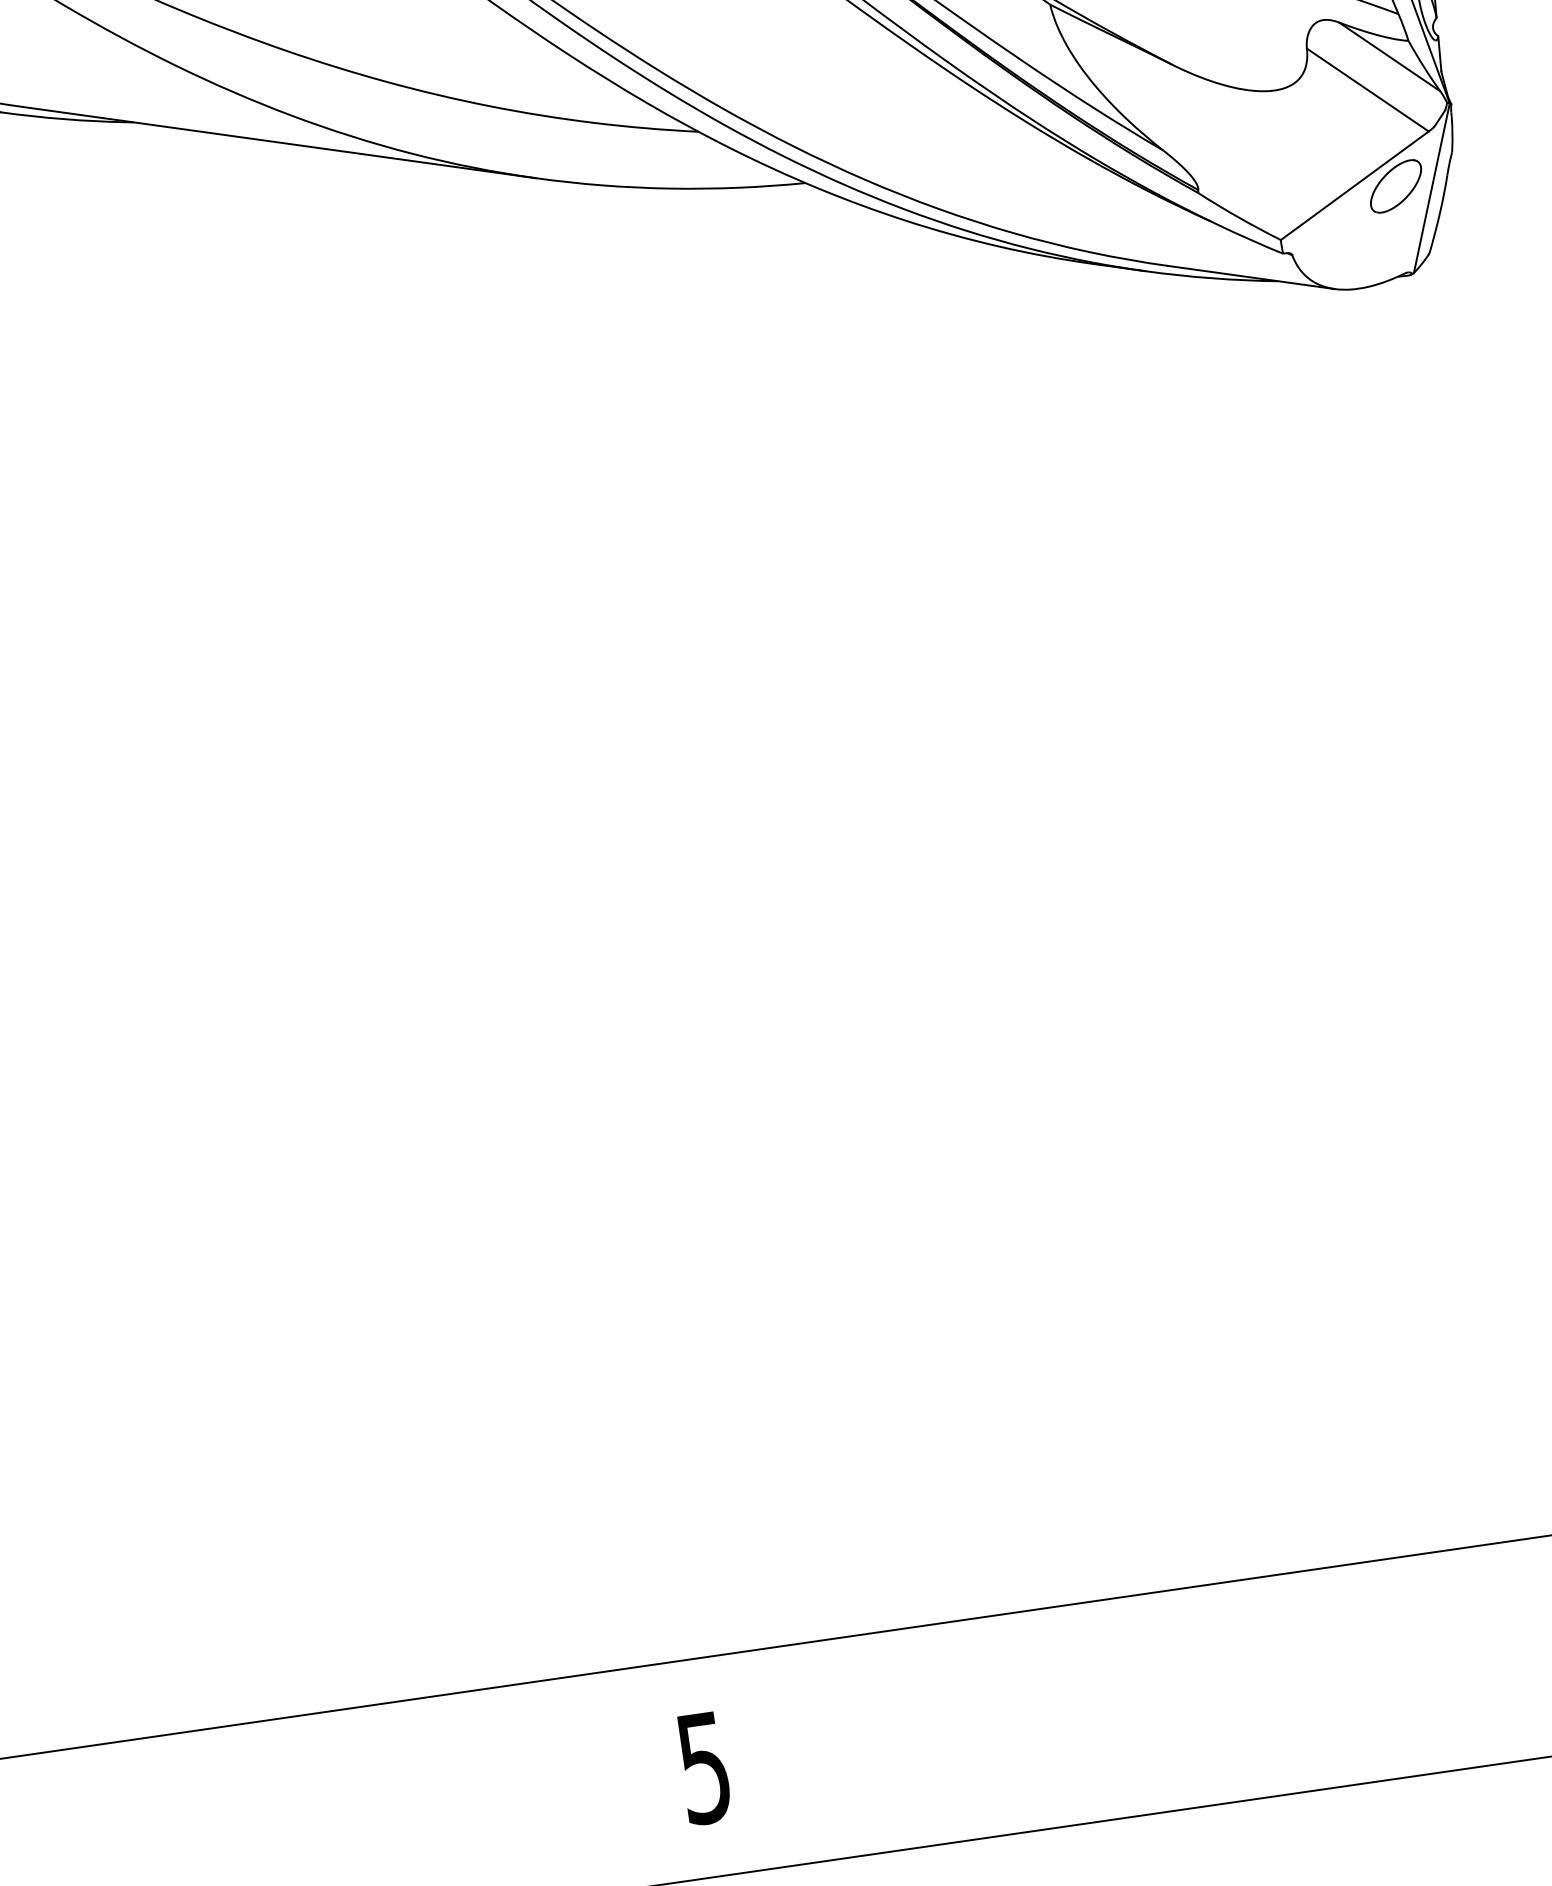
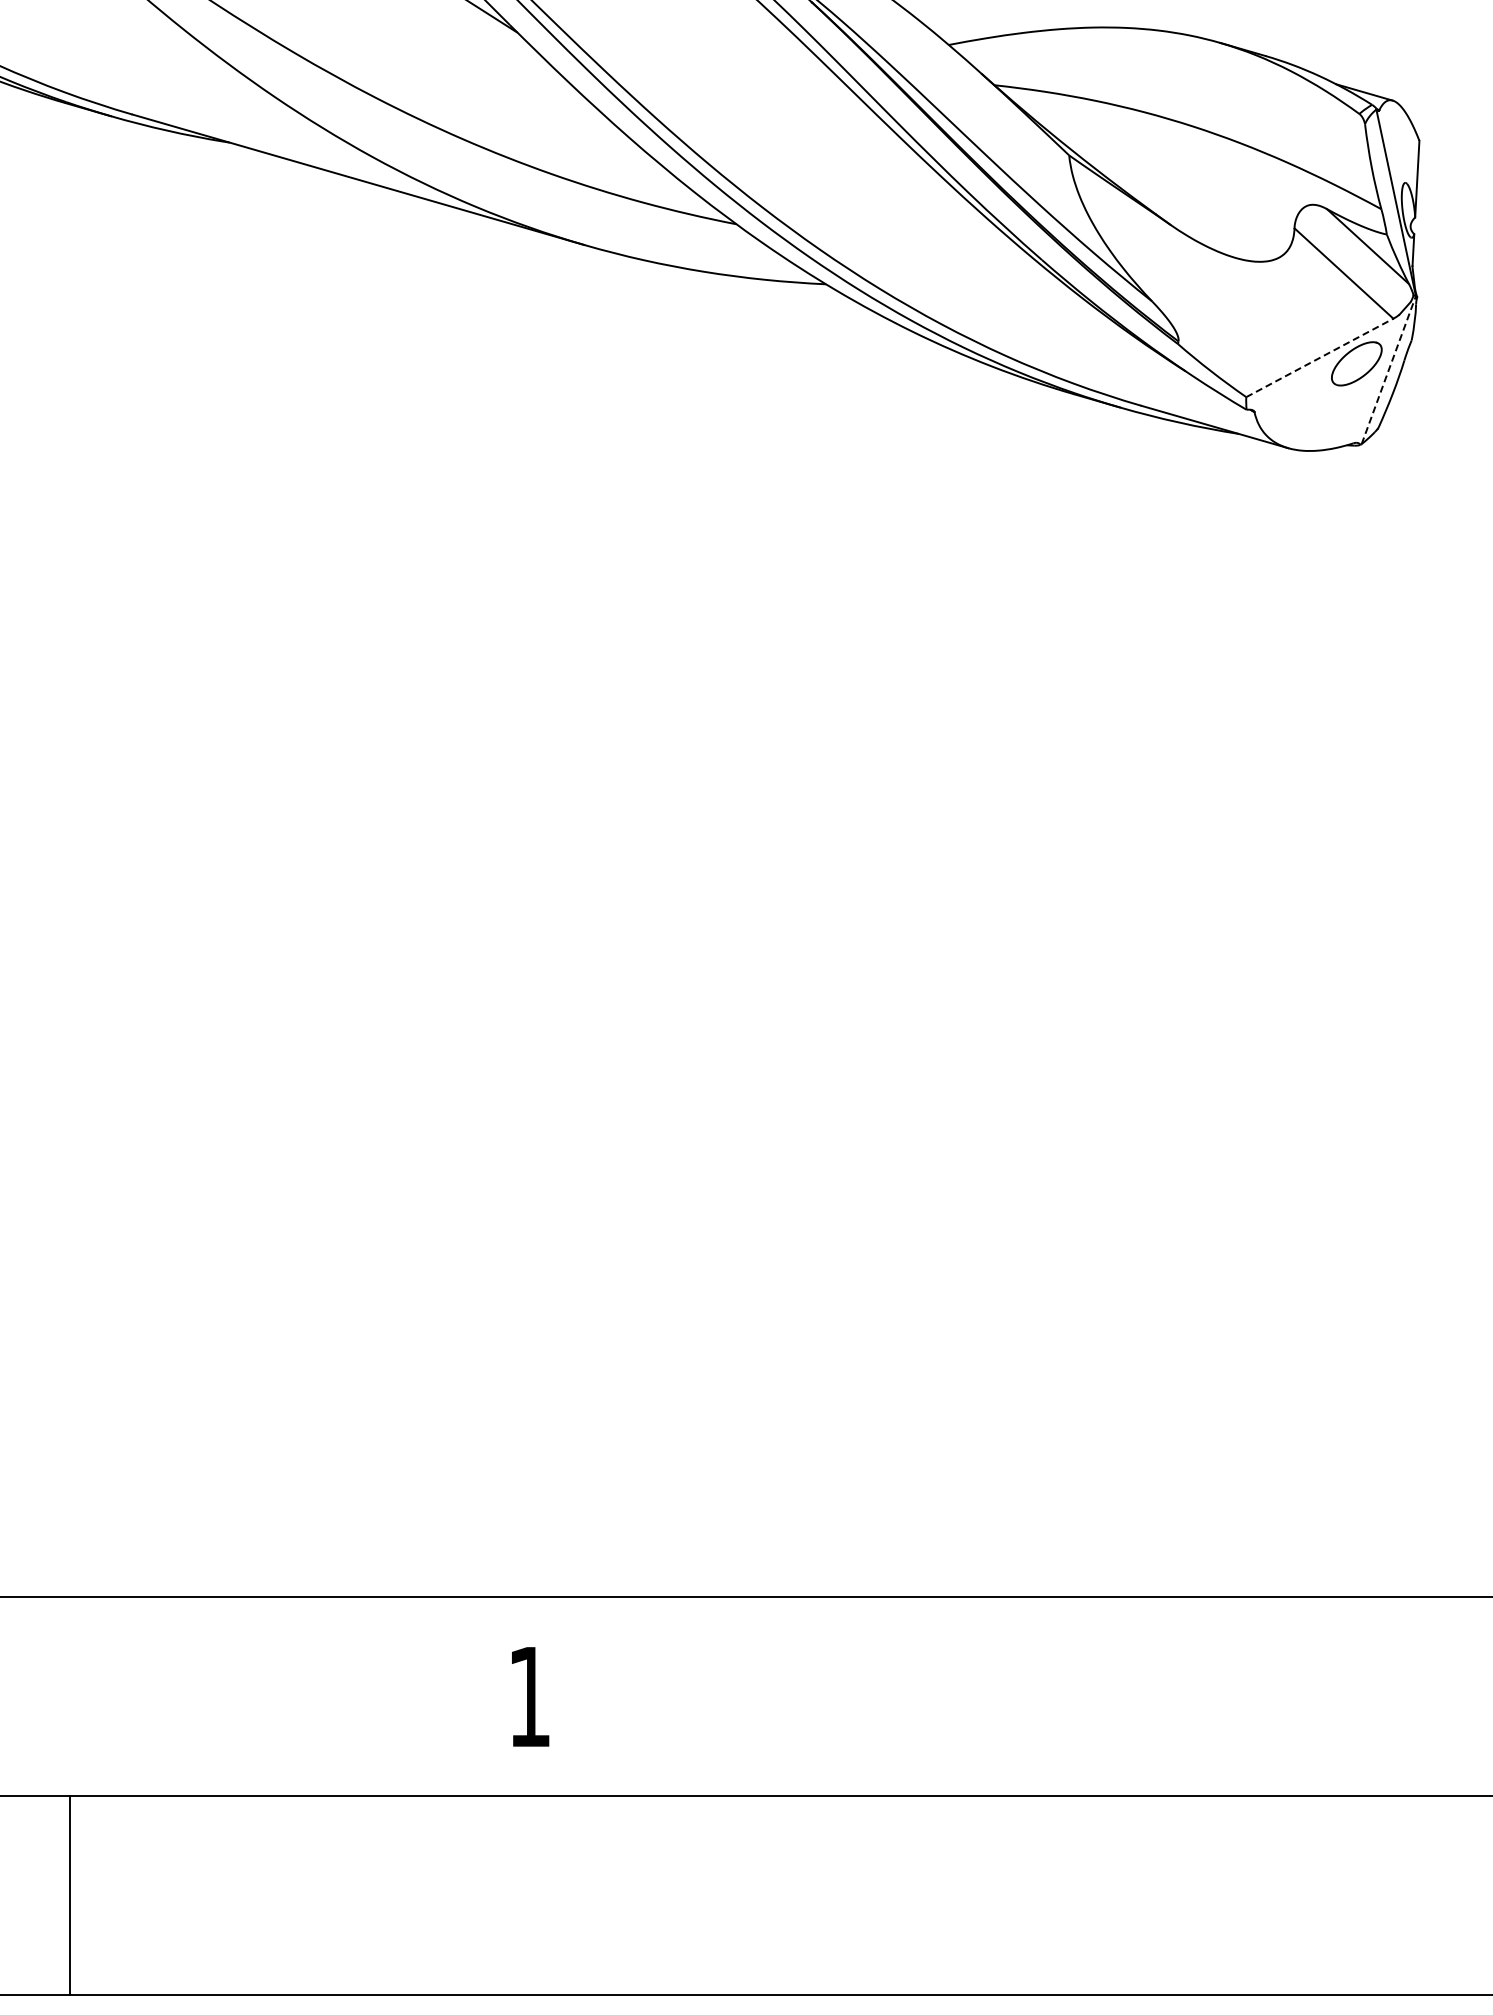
line: (1355, 185) -> (1320, 357), solid -> dashed
line: (1431, 188) -> (1388, 370), solid -> dashed
text: (704, 1768) -> (529, 1697), 5 -> 1

